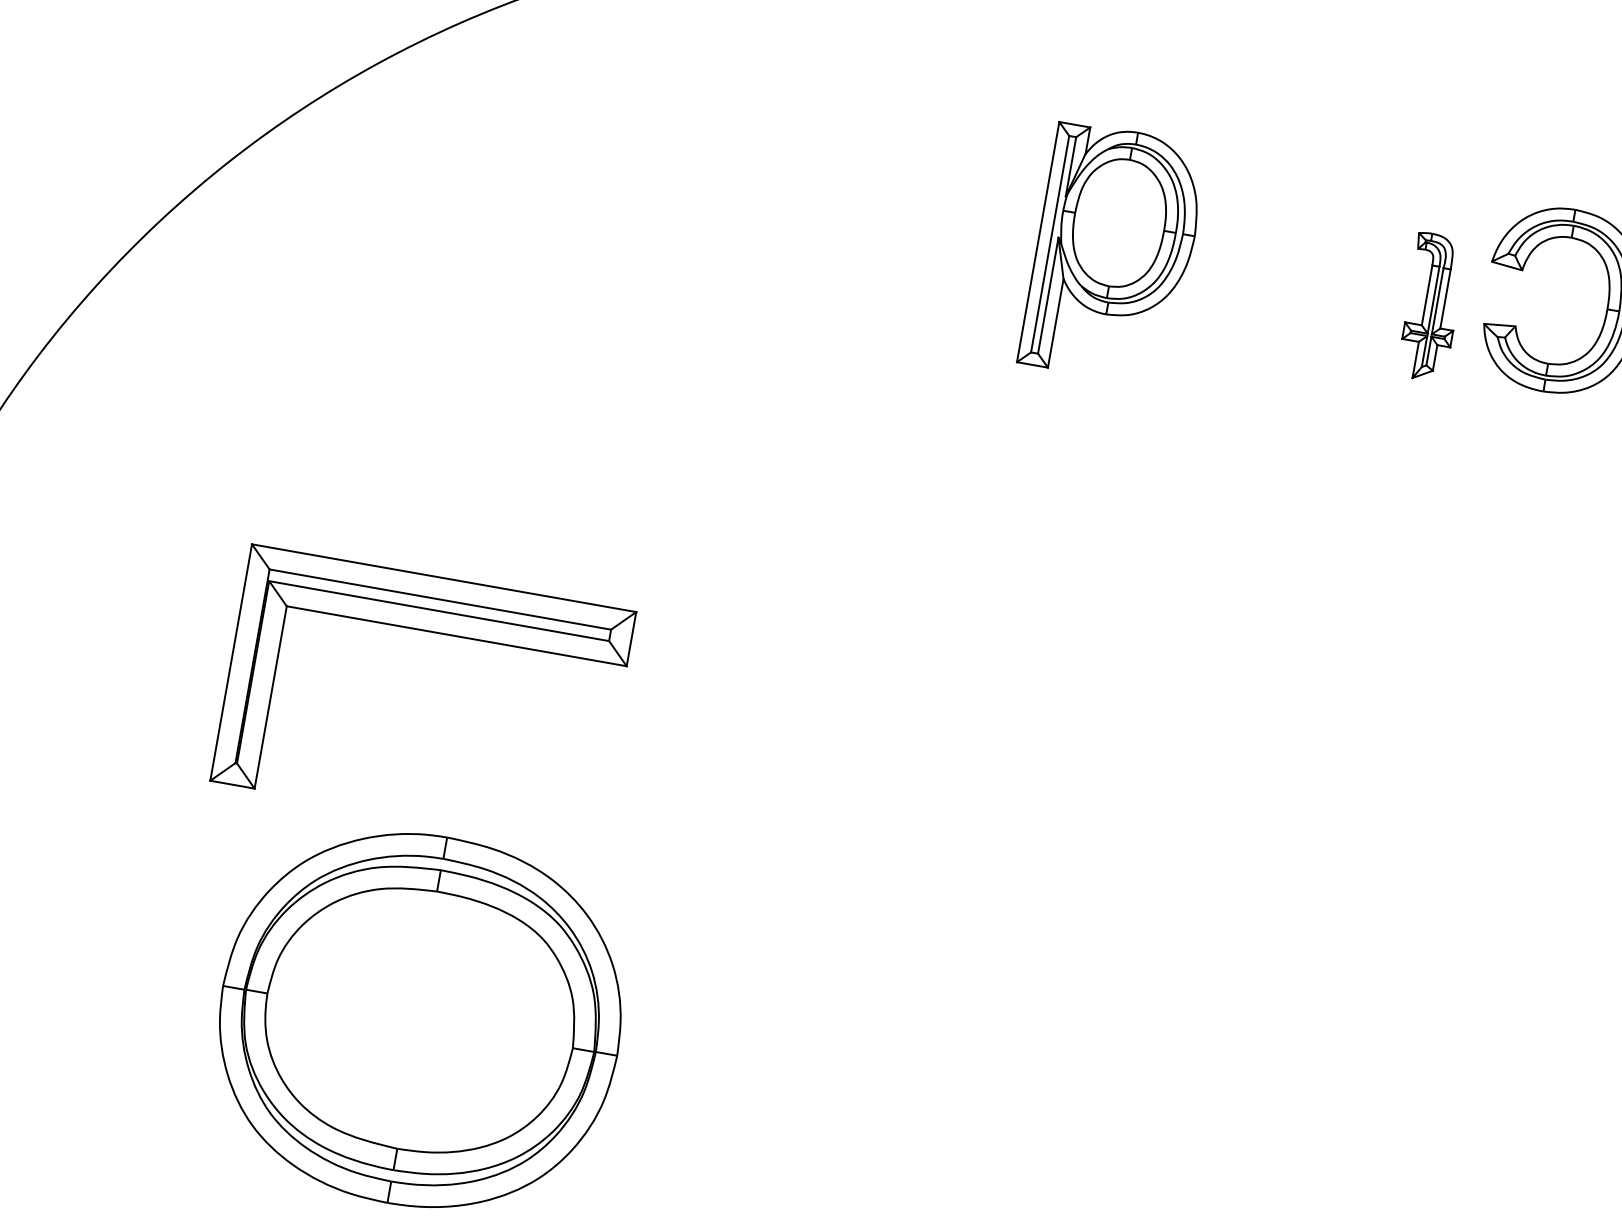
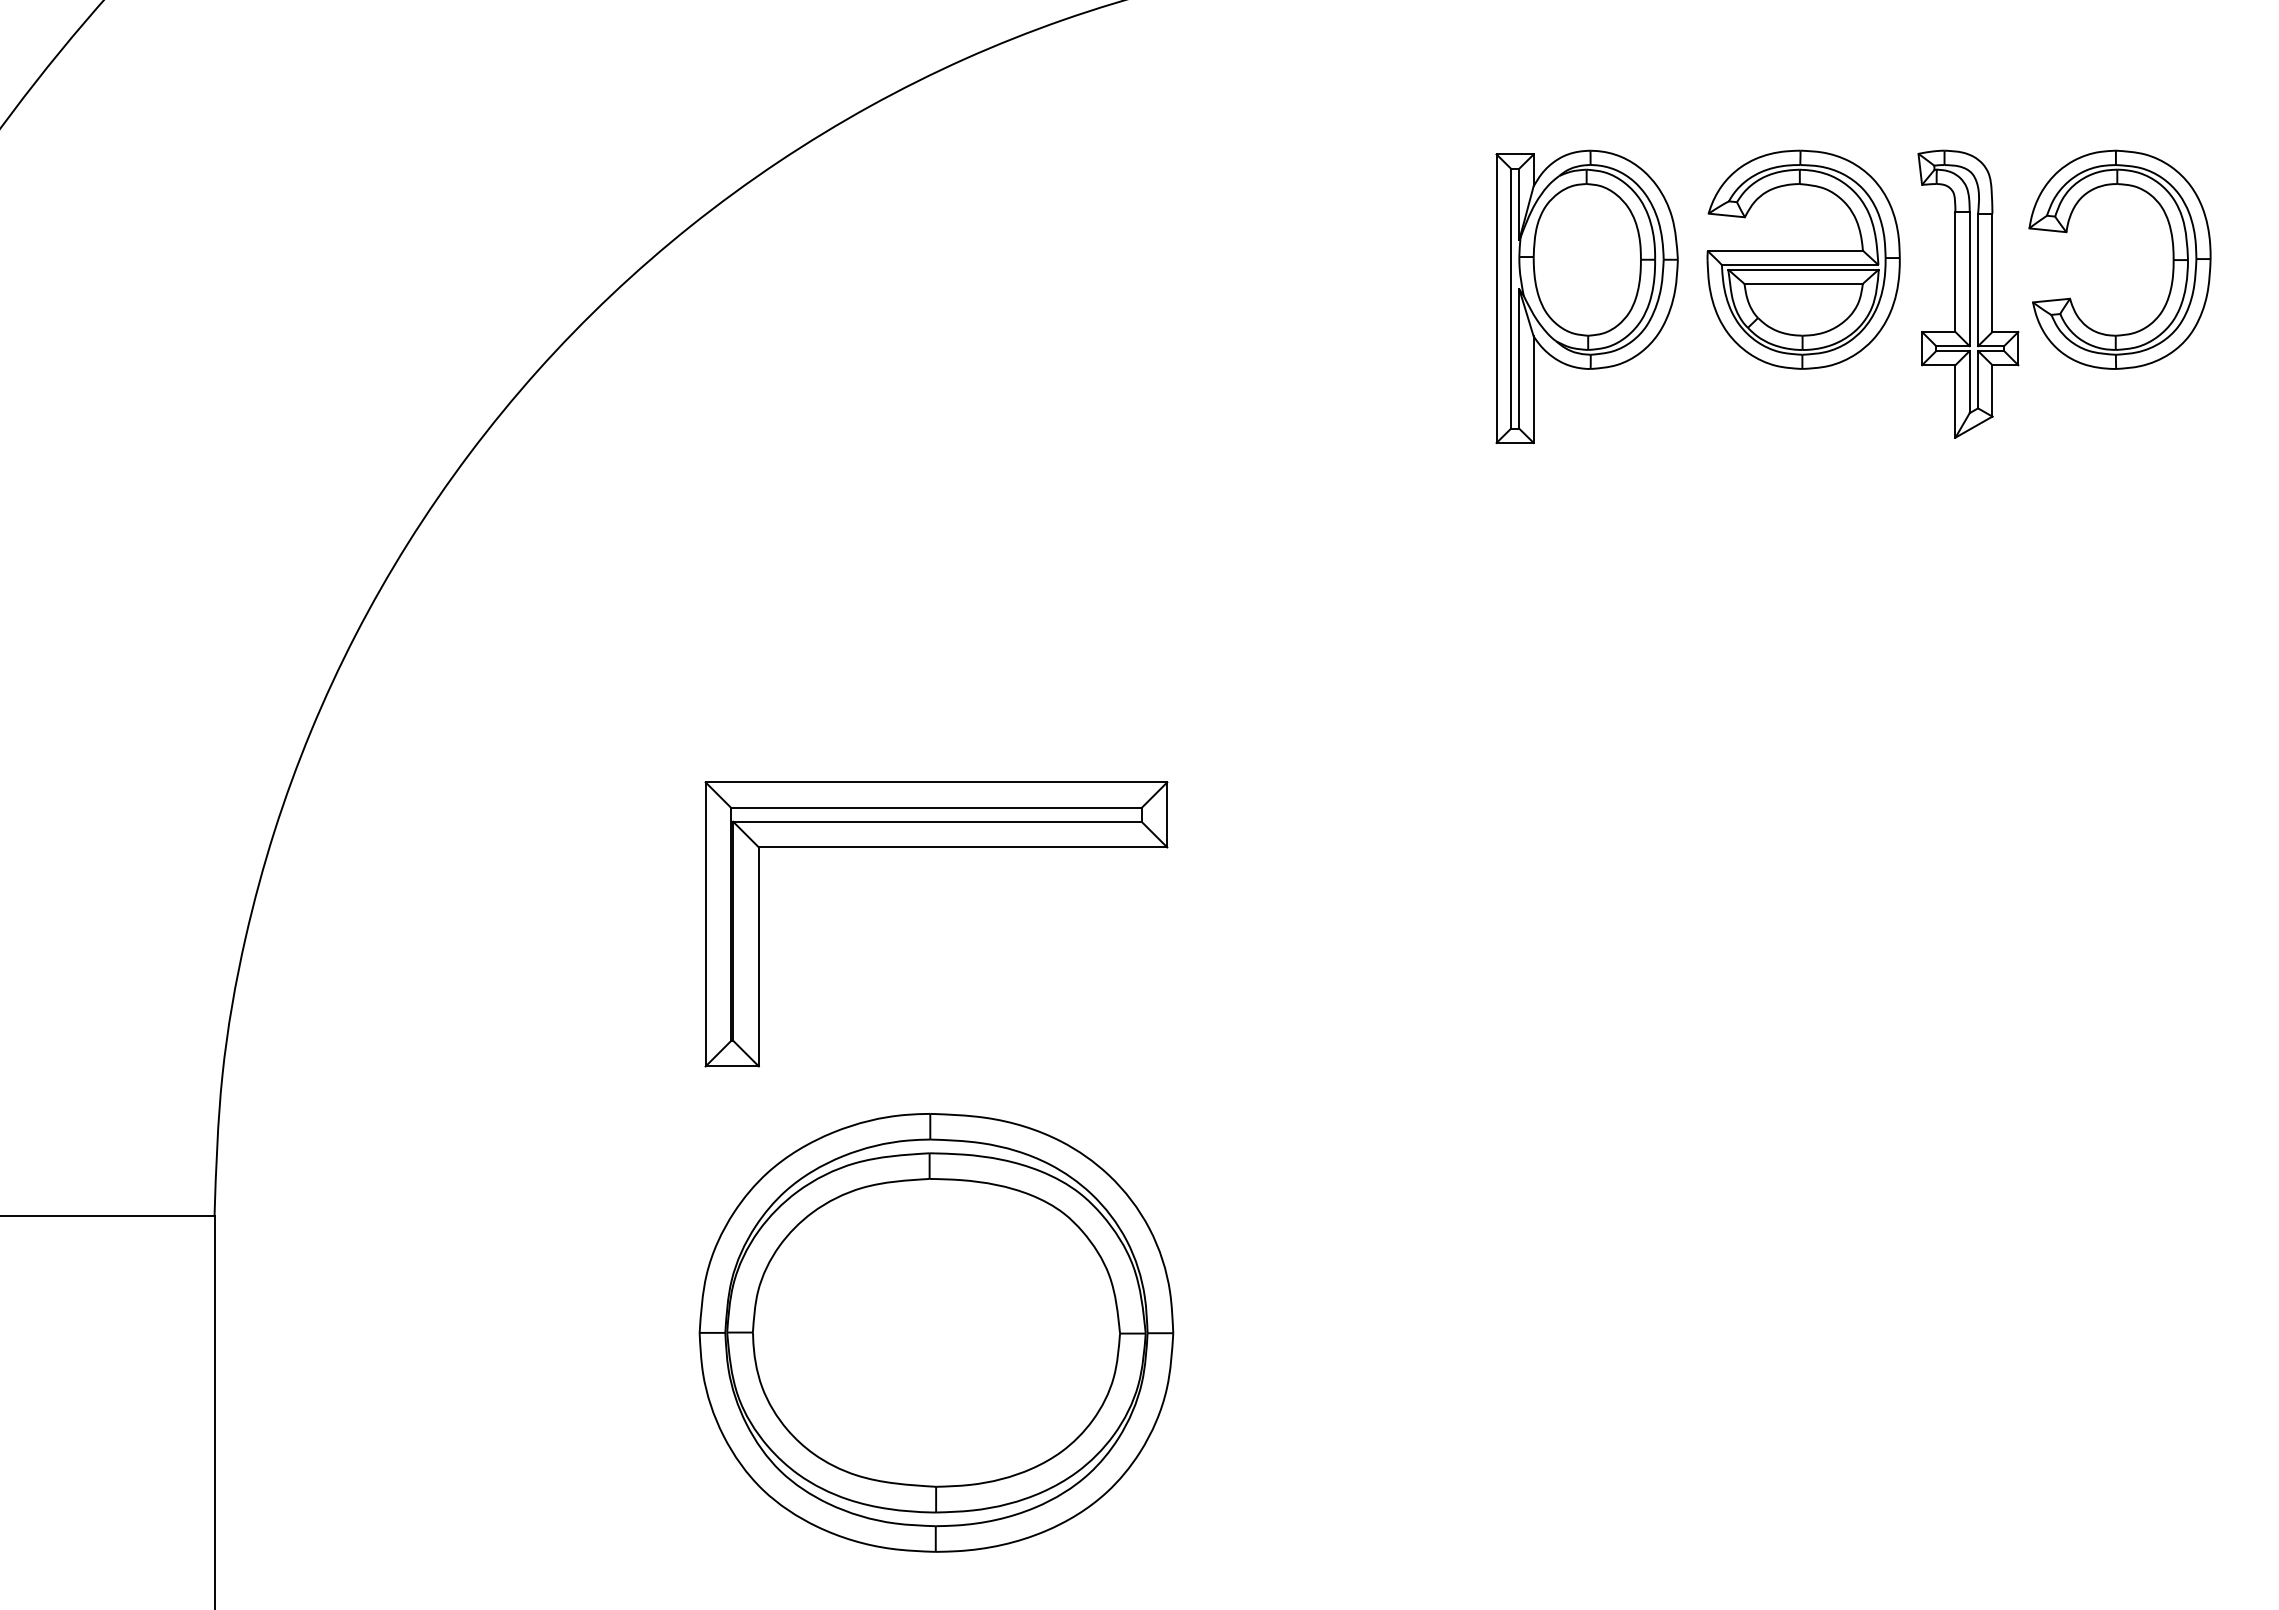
part: (1299, 254) -> (1803, 259), added
part: (1431, 307) -> (1968, 293), size x1.67
part: (434, 632) -> (936, 847), moved

